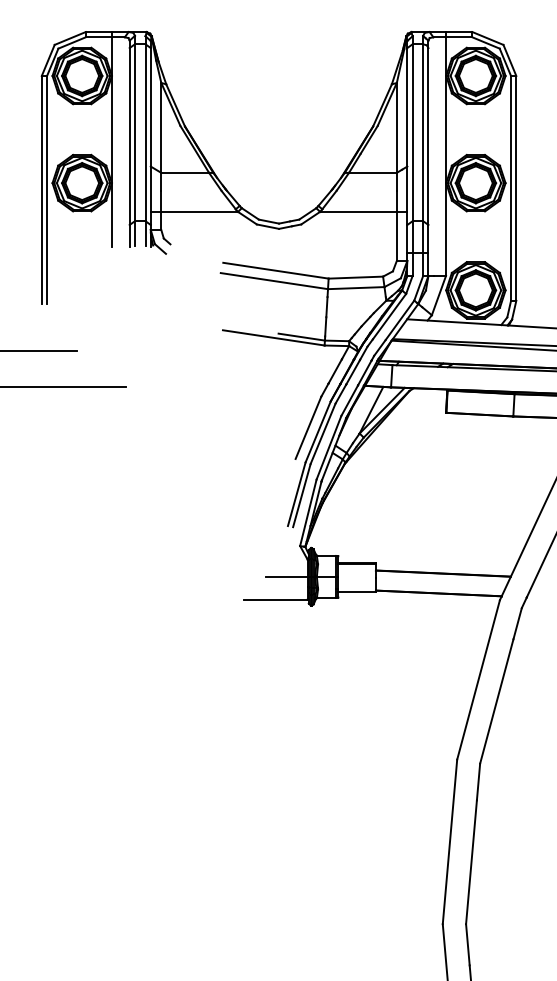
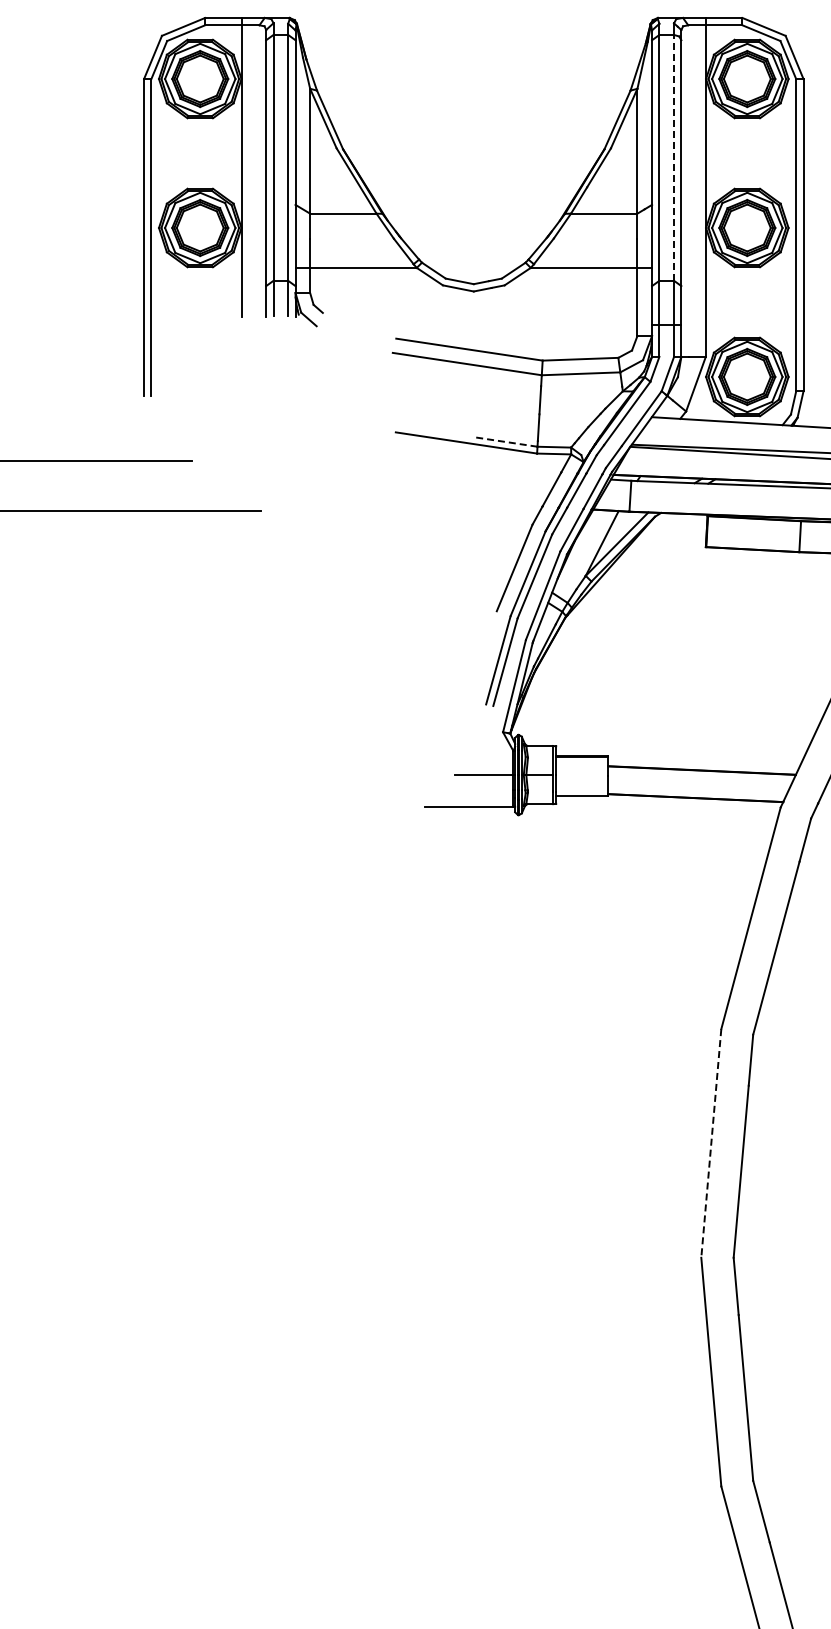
line: (423, 132) -> (674, 157), solid -> dashed
line: (301, 336) -> (505, 441), solid -> dashed
line: (450, 841) -> (711, 1143), solid -> dashed

